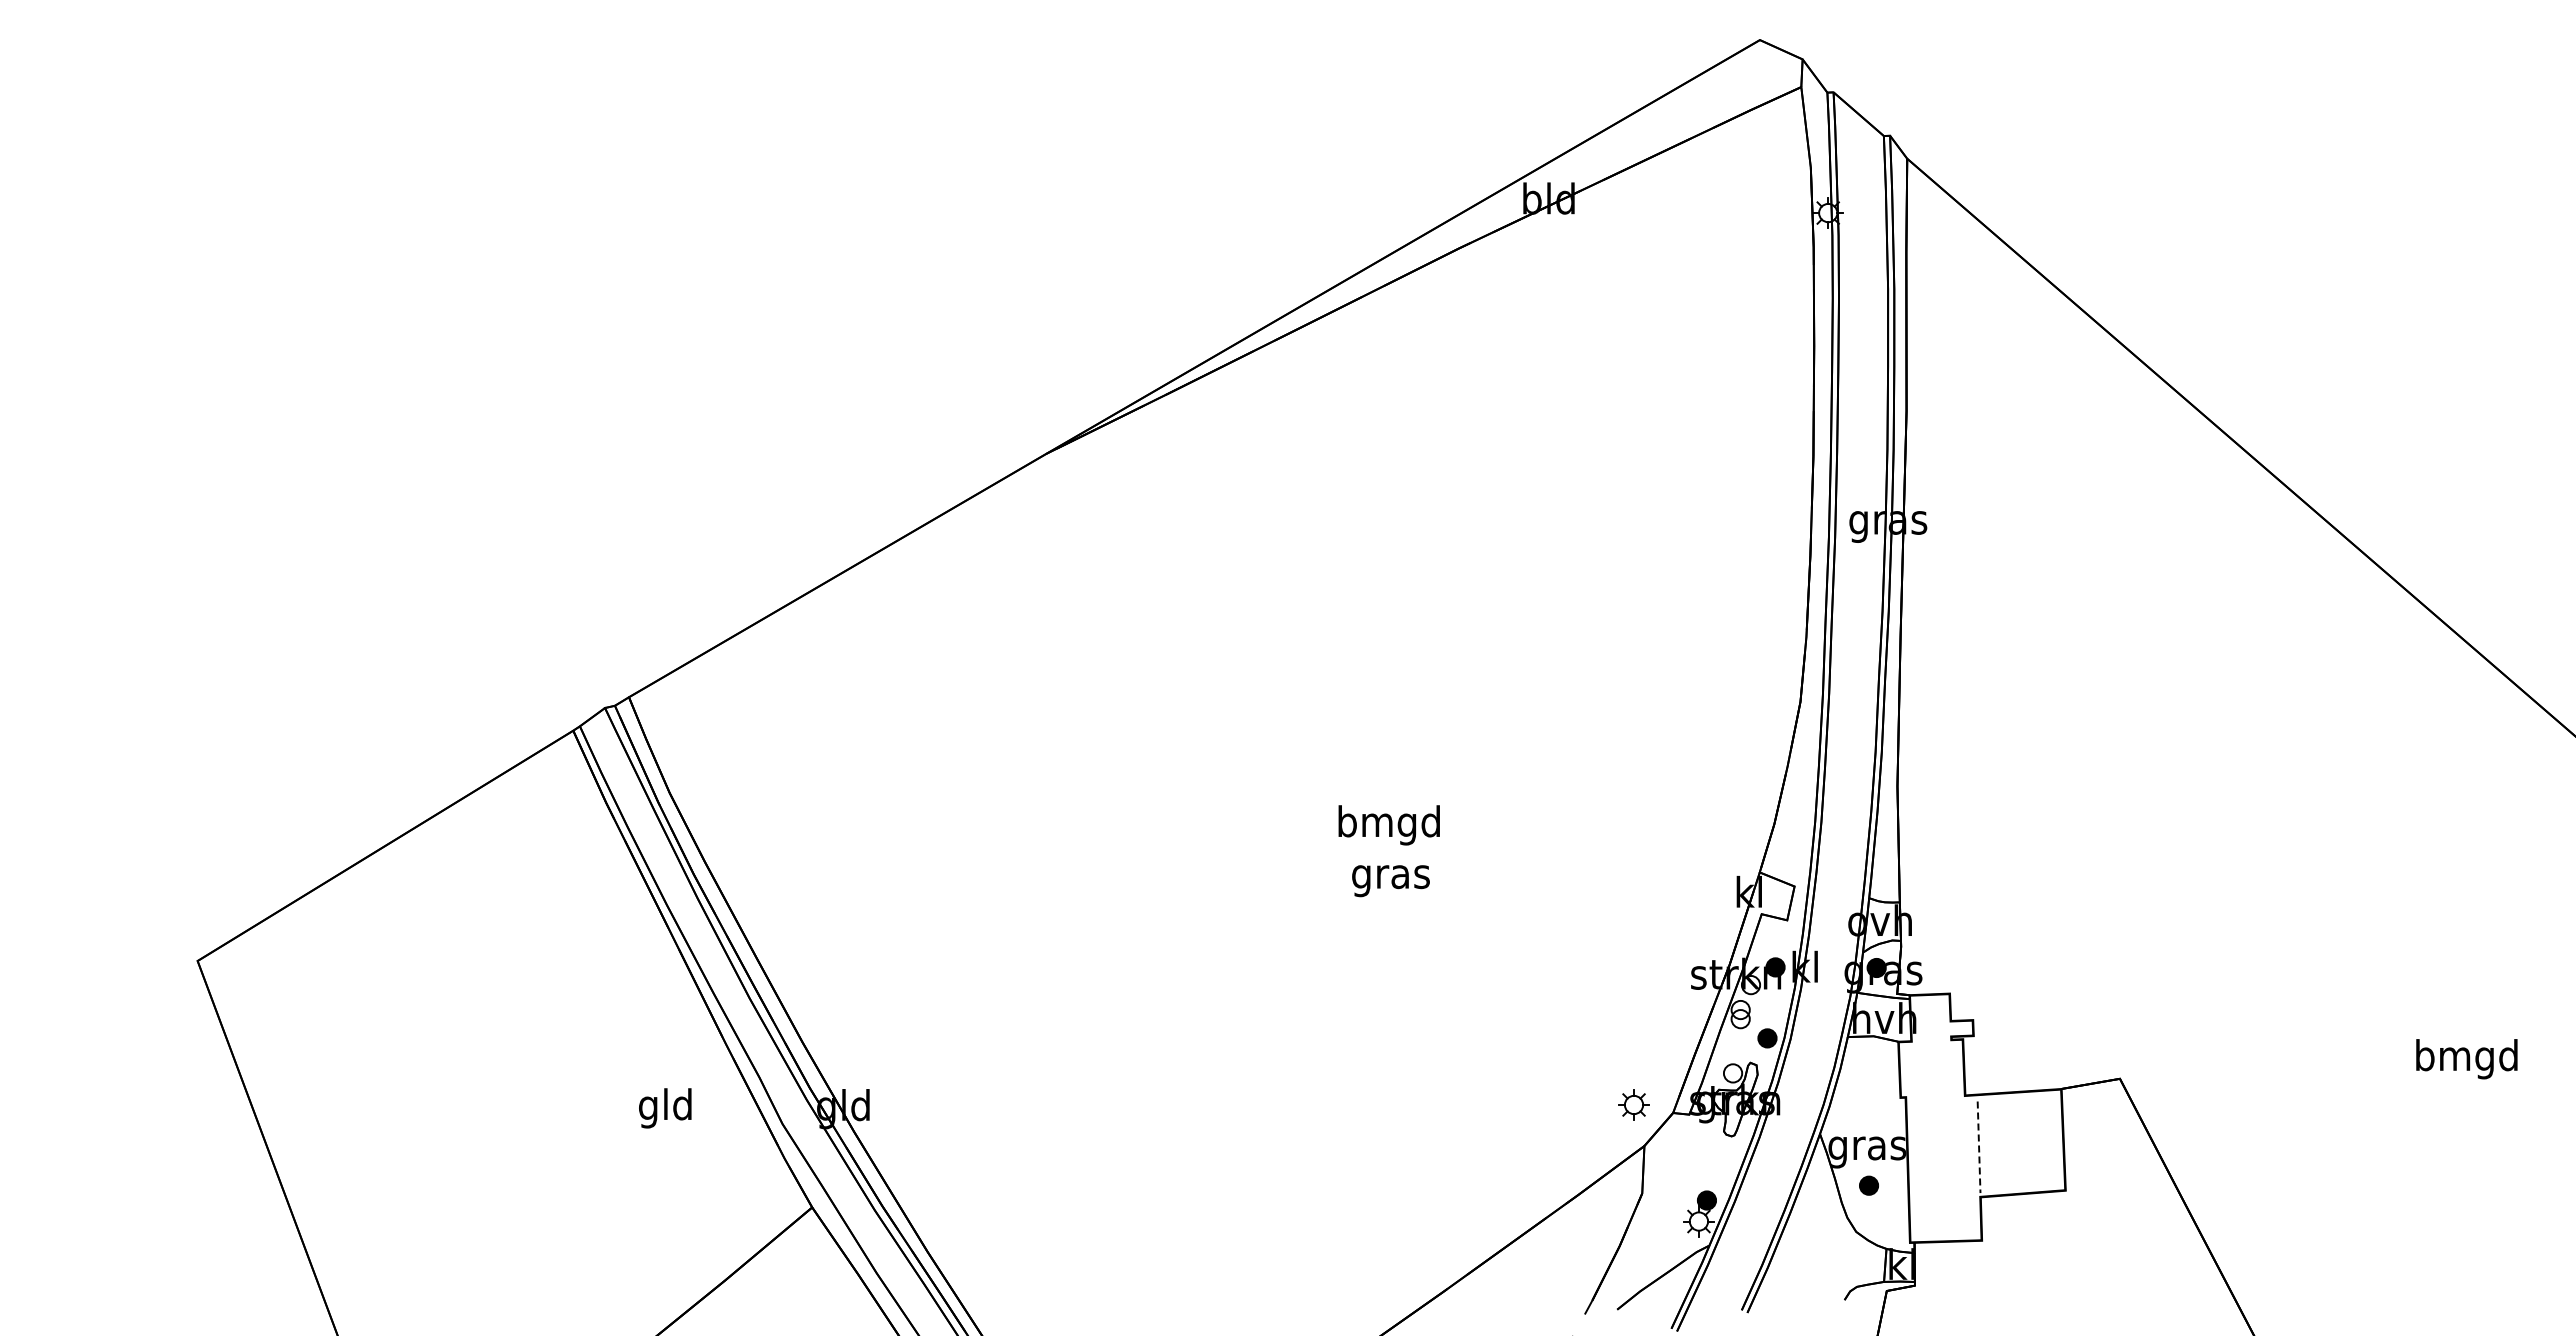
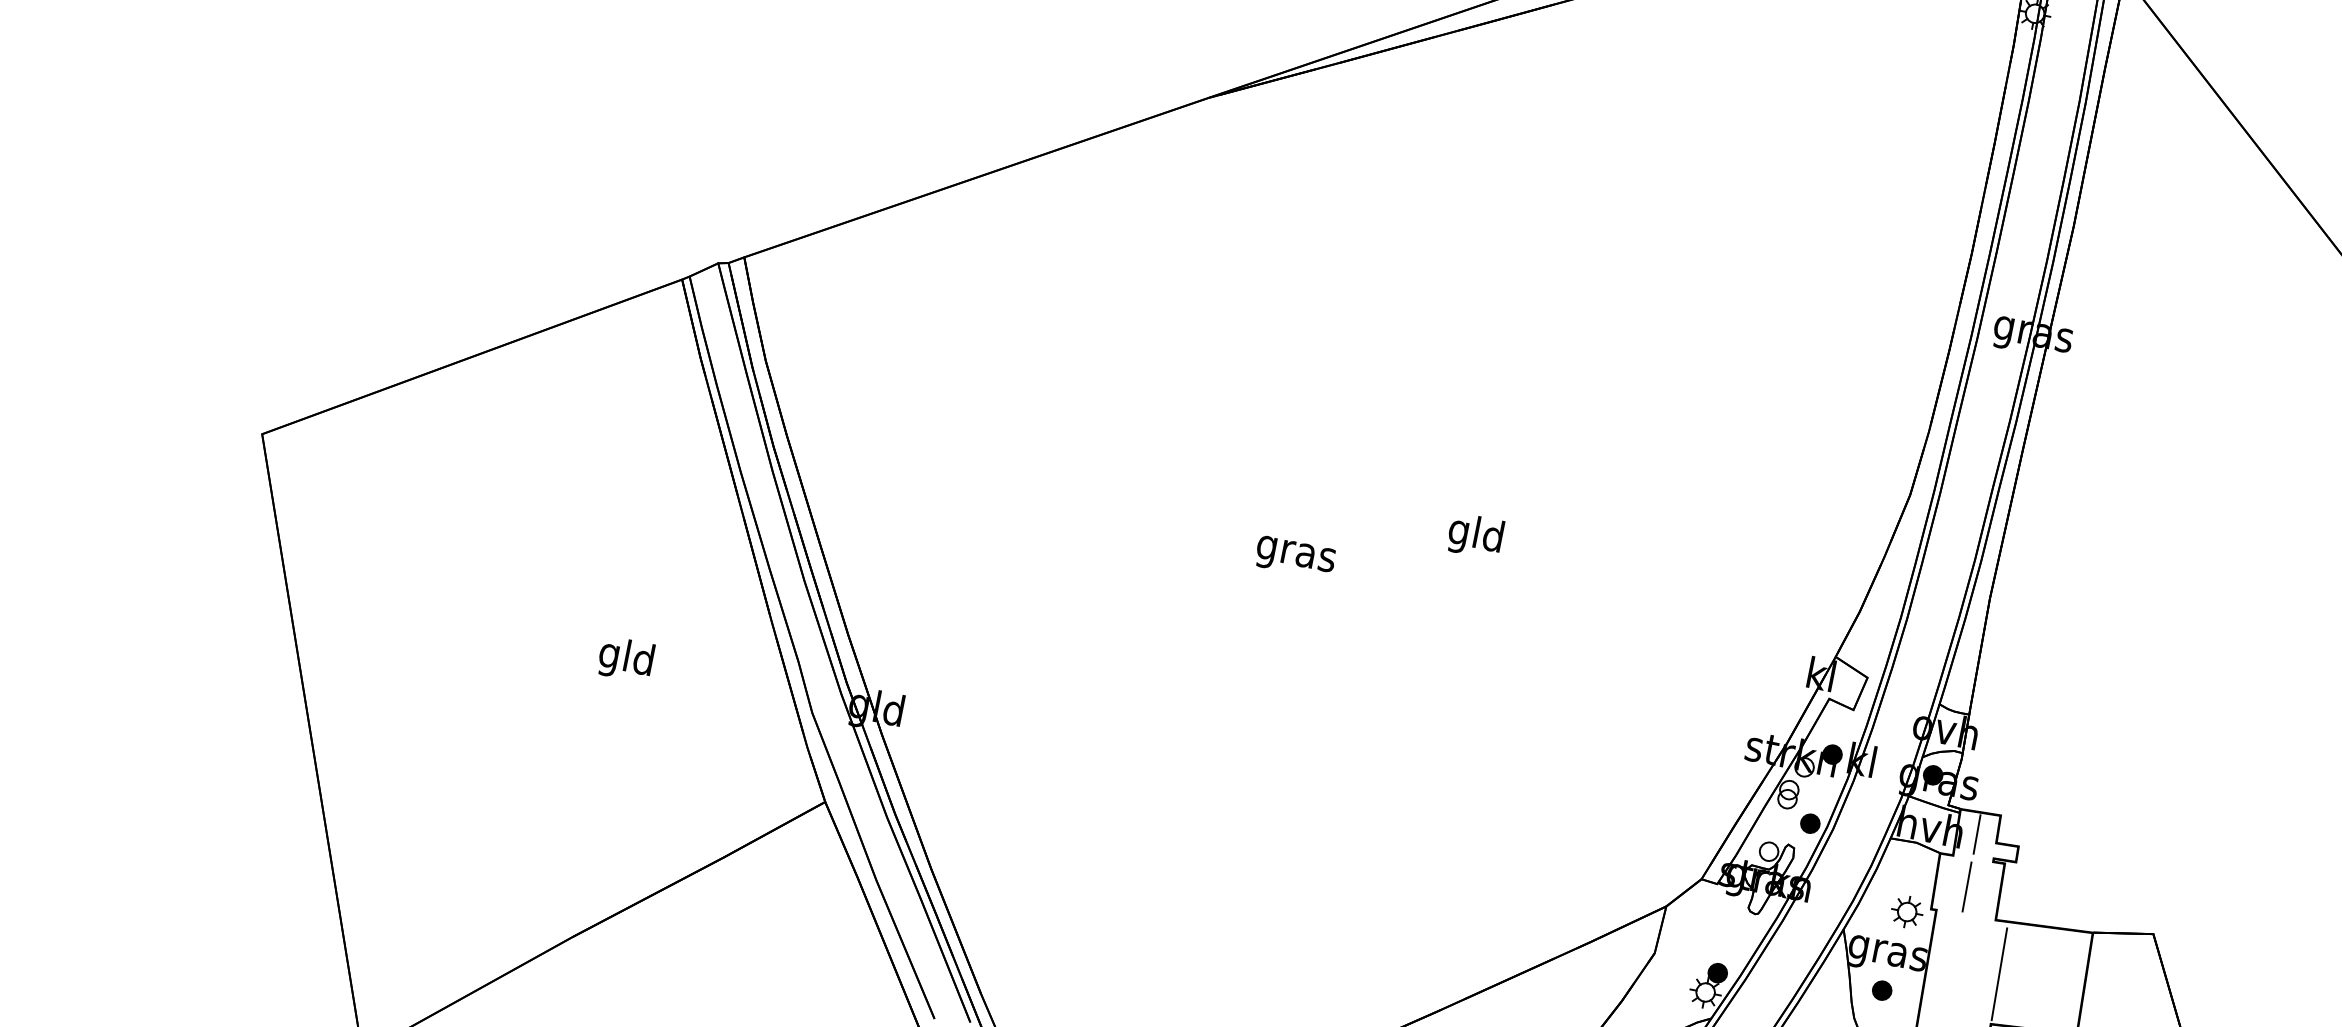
text: (1388, 825) -> (1475, 536), bmgd -> gld
text: (1390, 881) -> (1294, 558), moved
line: (1930, 1016) -> (1977, 834), added
line: (1930, 1068) -> (1966, 886), added
part: (1633, 1104) -> (1906, 911), moved
text: (665, 1108) -> (626, 659), moved
line: (1979, 1147) -> (1999, 974), dashed -> solid

